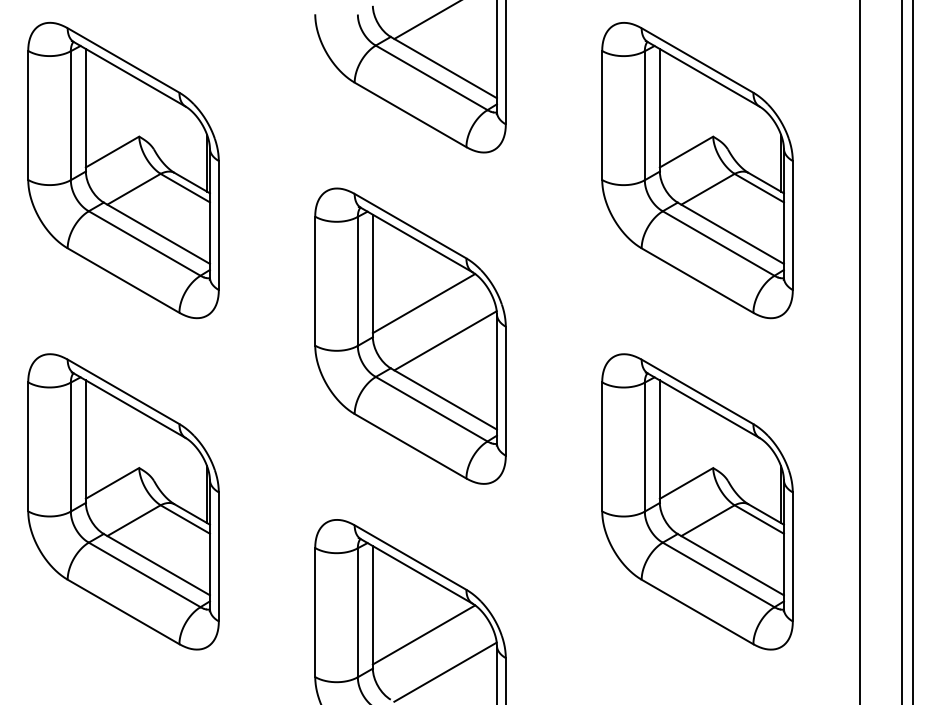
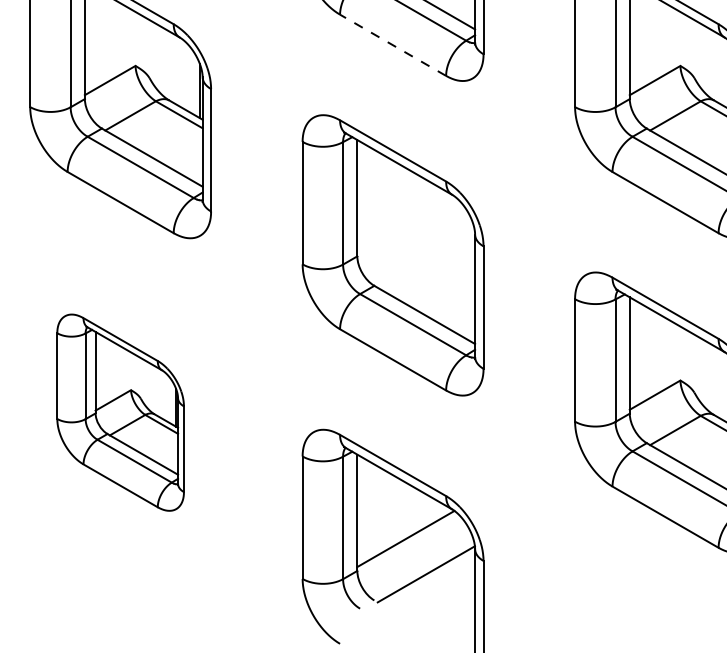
line: (410, 114) -> (393, 44), solid -> dashed
line: (423, 303) -> (405, 224), removed
line: (445, 340) -> (426, 259), removed
part: (123, 501) -> (120, 412), size x0.7

